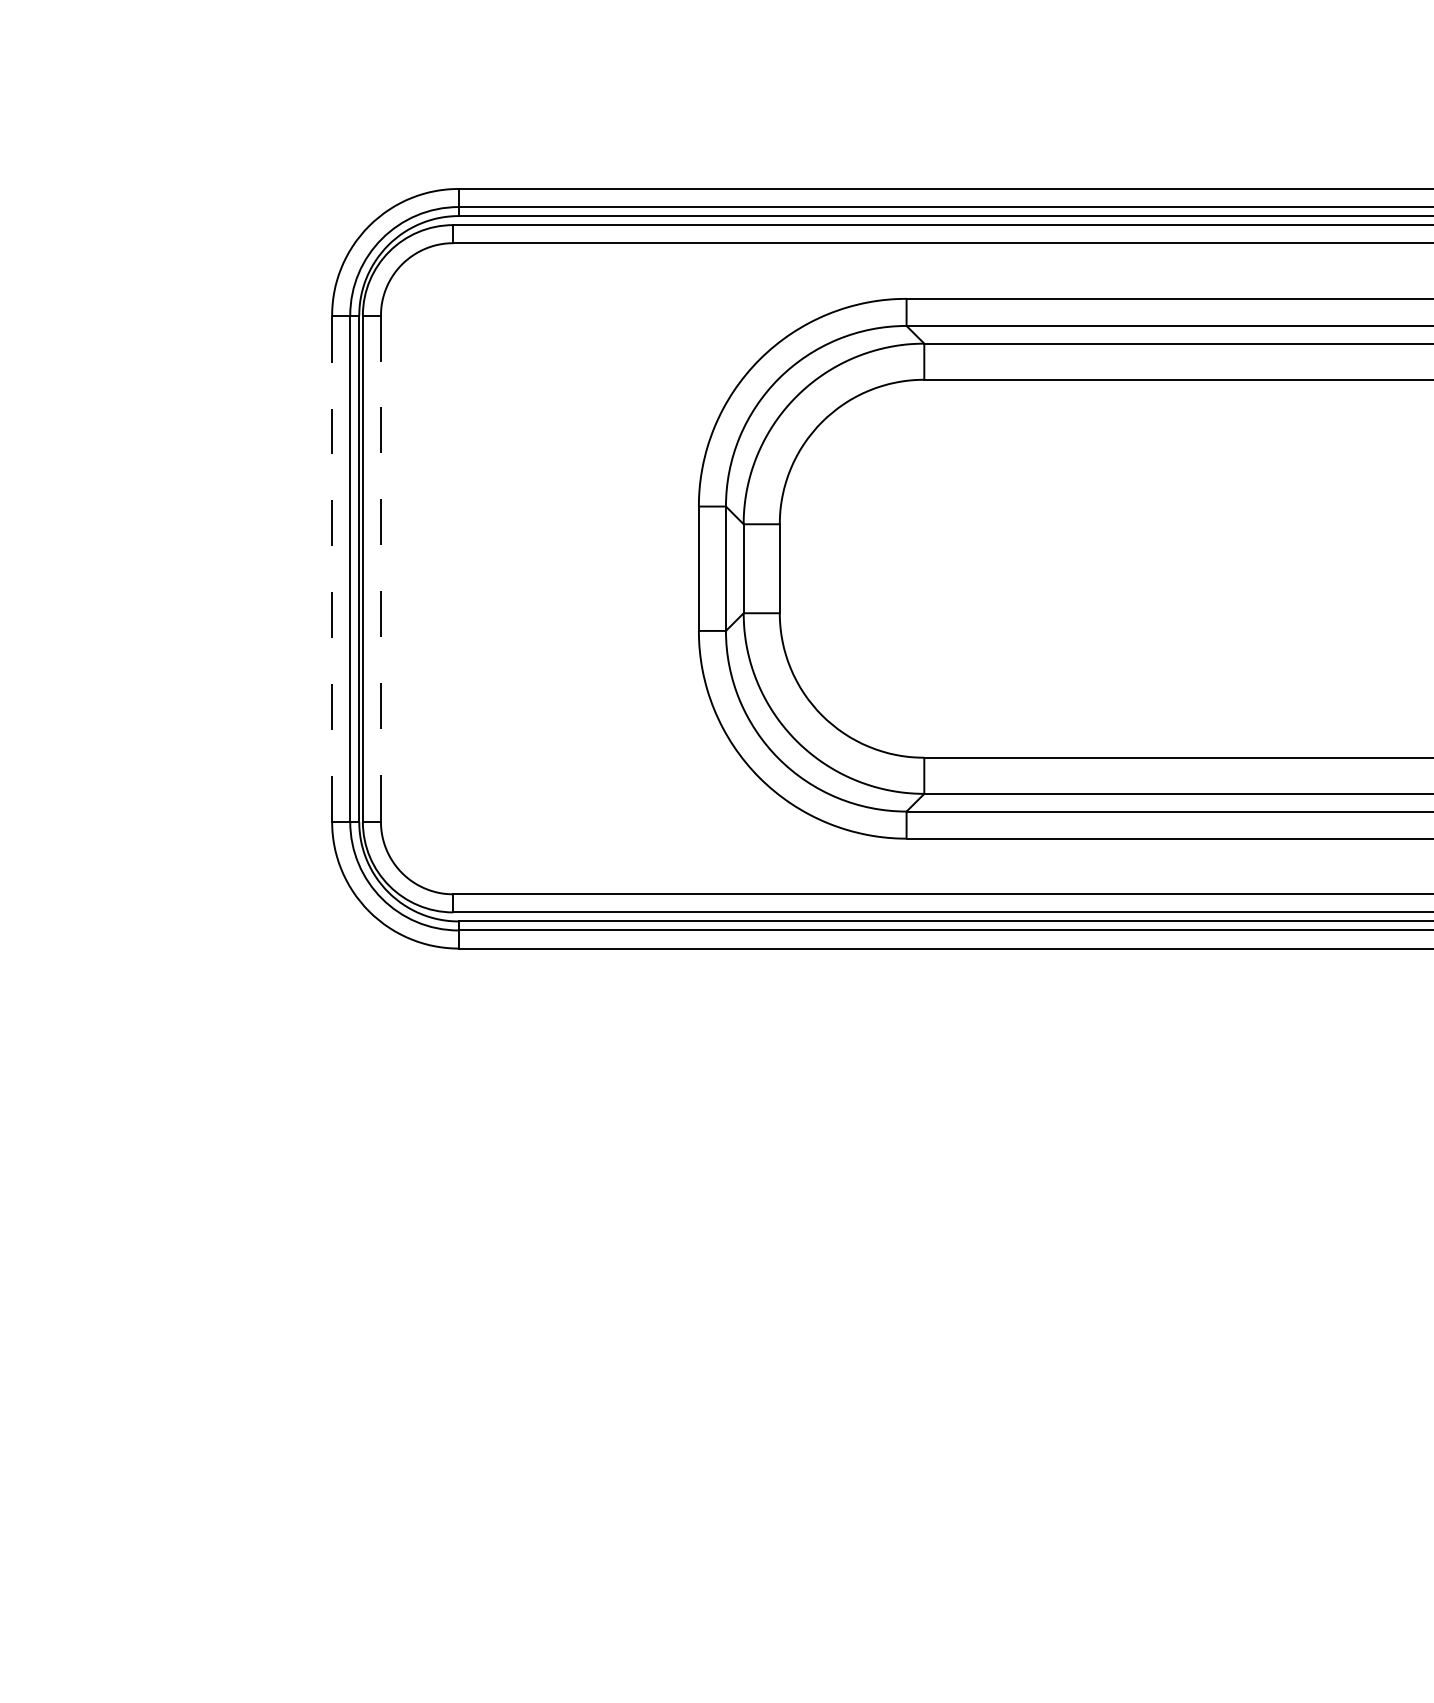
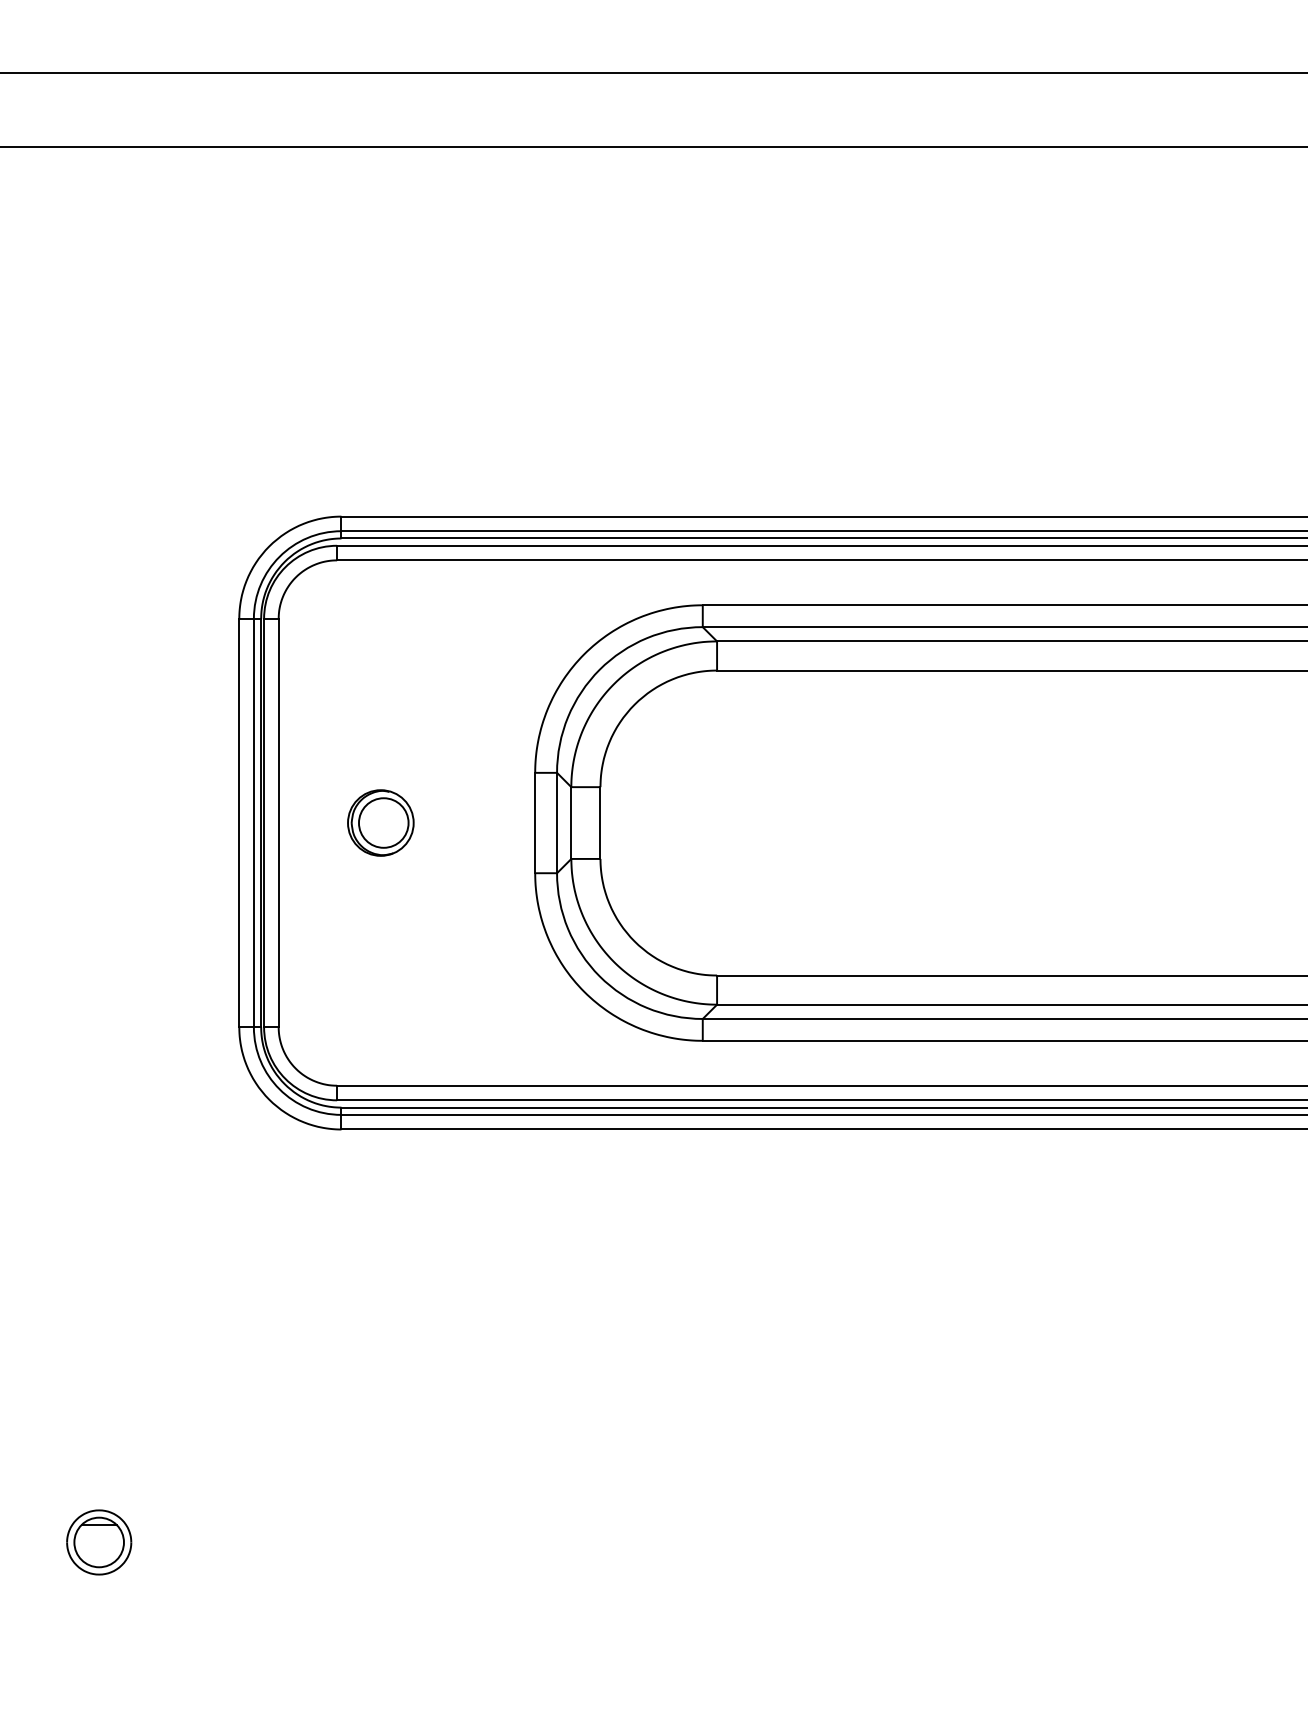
line: (332, 568) -> (239, 822), dashed -> solid
part: (507, 568) -> (380, 822), added
line: (380, 569) -> (278, 823), dashed -> solid
part: (158, 1460) -> (99, 1542), added

